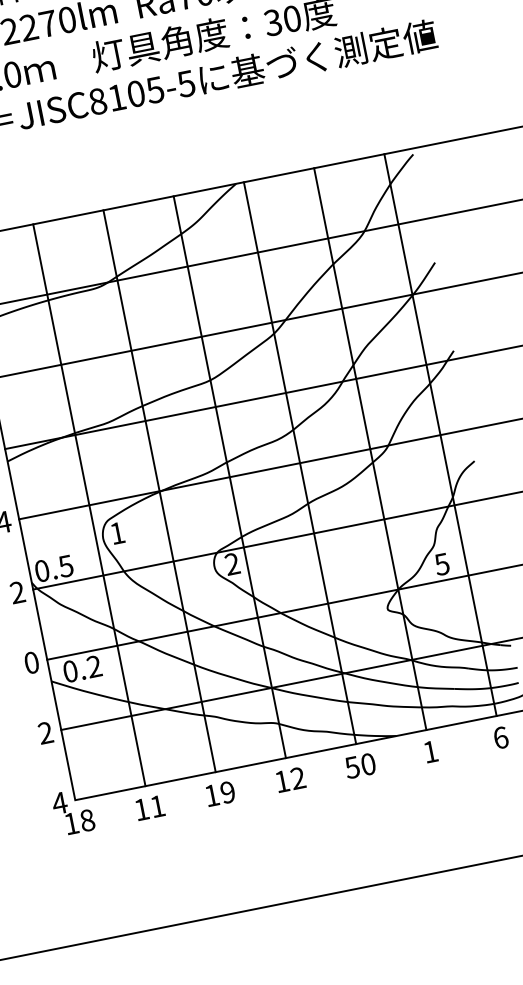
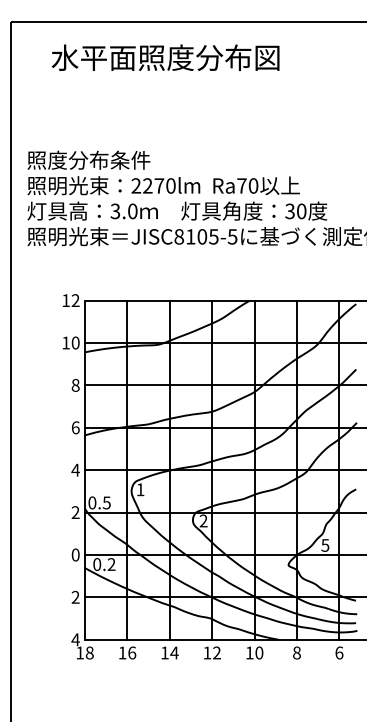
text: (429, 751) -> (296, 652), 1 -> 8
text: (351, 766) -> (249, 652), 50 -> 10
text: (227, 791) -> (174, 652), 19 -> 14
text: (158, 805) -> (132, 652), 11 -> 16

